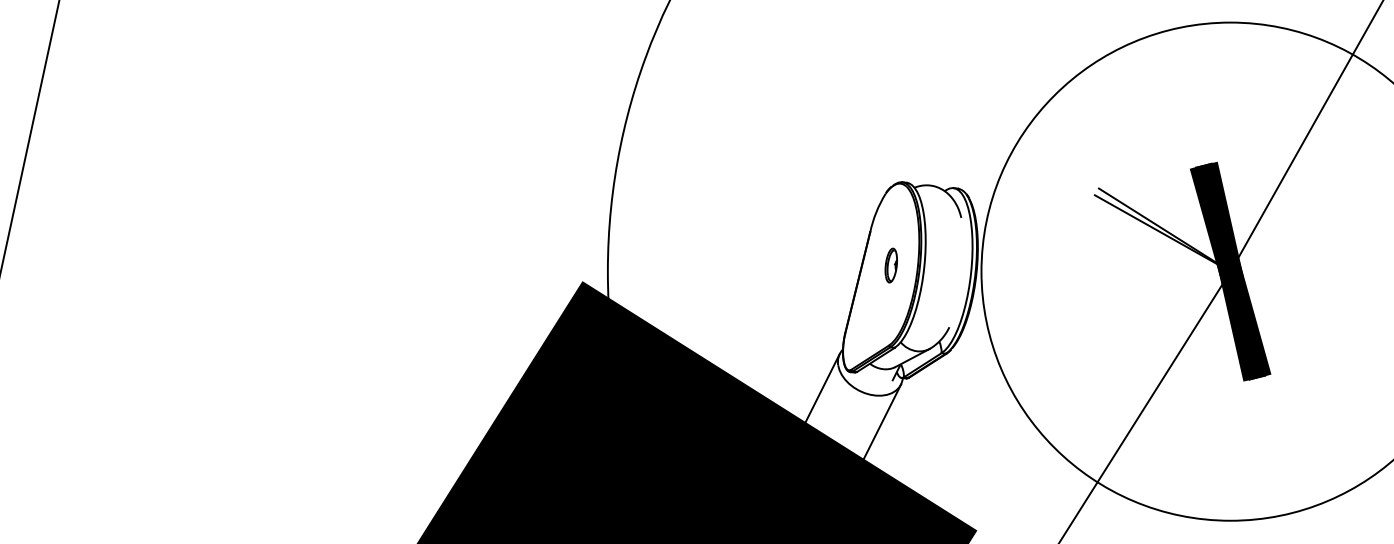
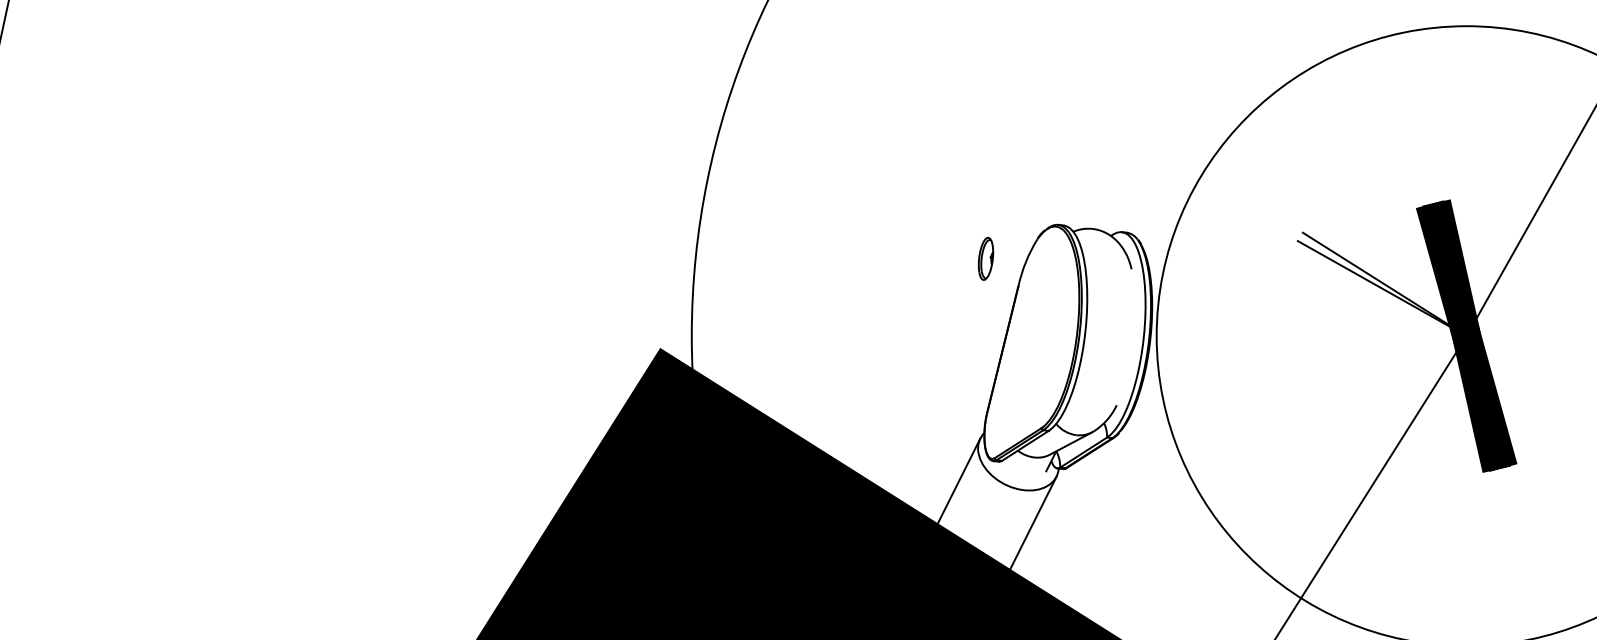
part: (891, 265) -> (986, 258), moved

